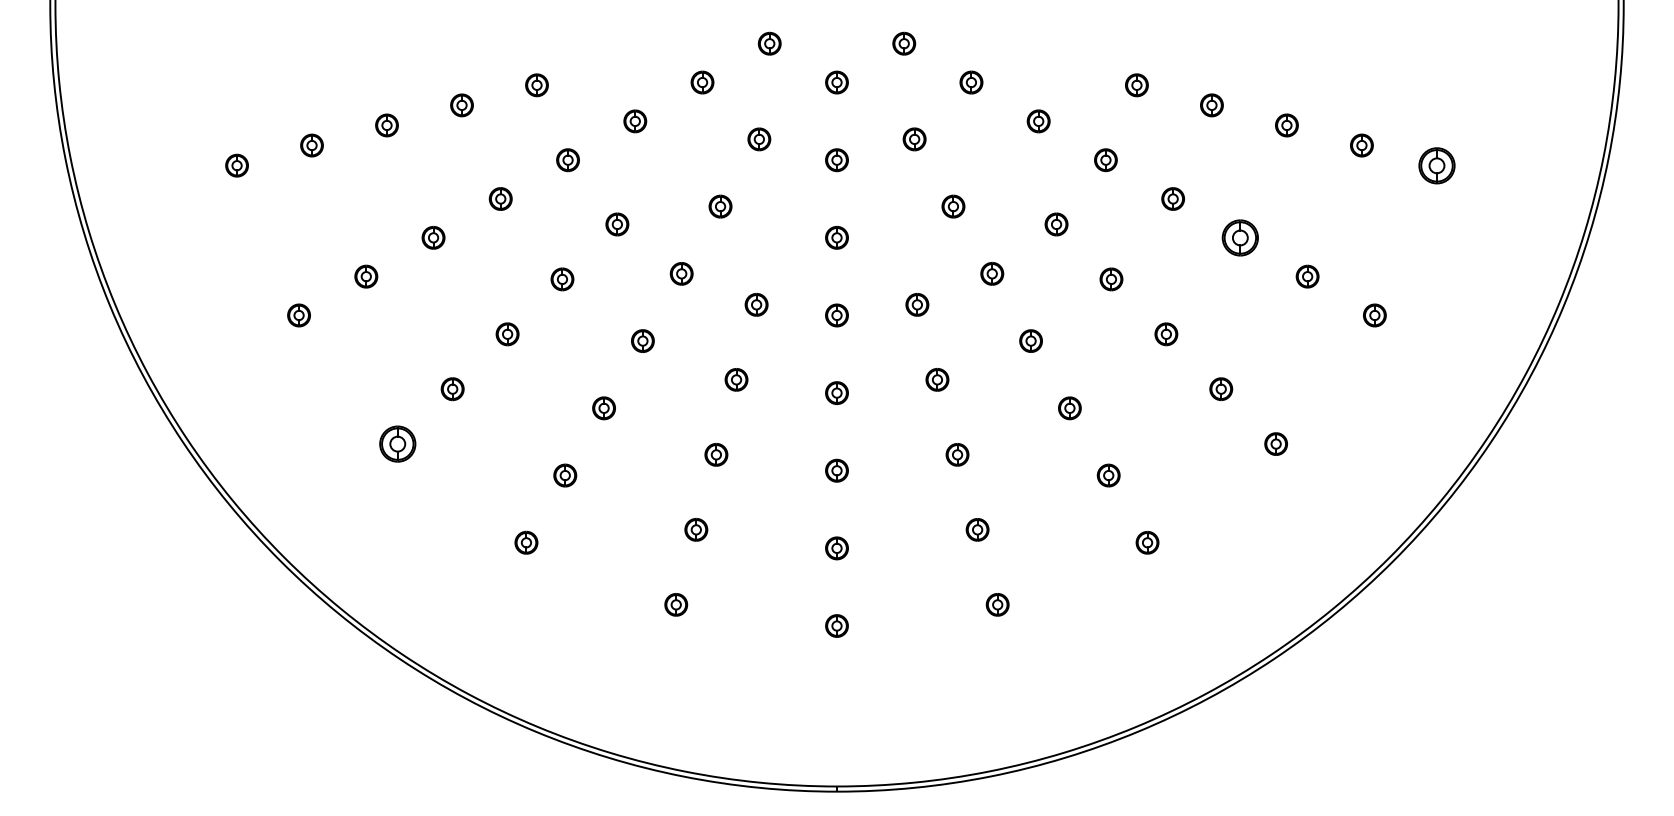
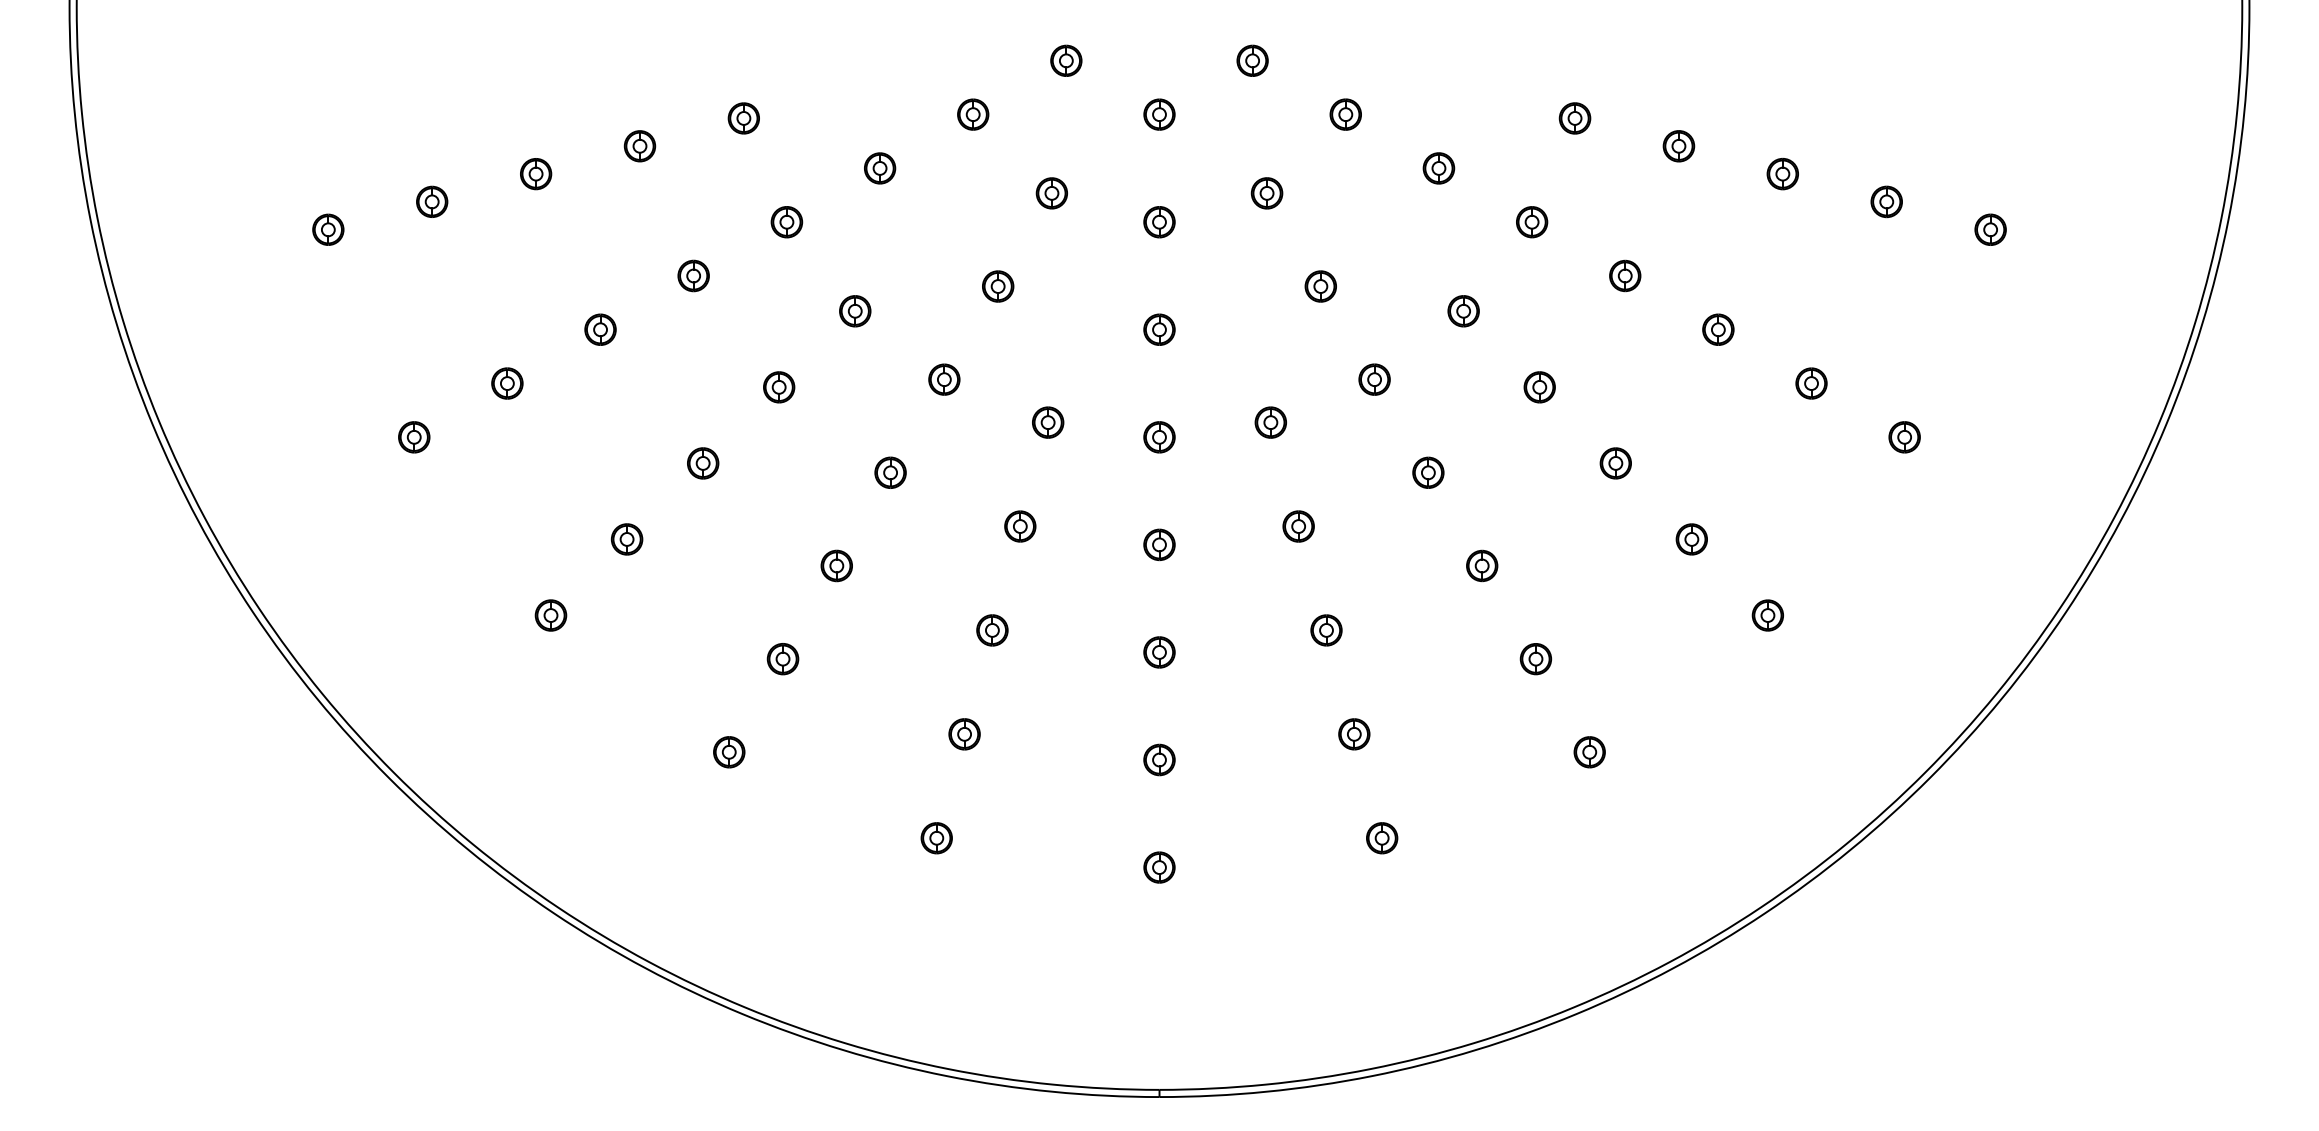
part: (1436, 165) -> (1990, 229), size x0.62
part: (1240, 237) -> (1718, 329), size x0.62
part: (397, 444) -> (550, 615), size x0.62

